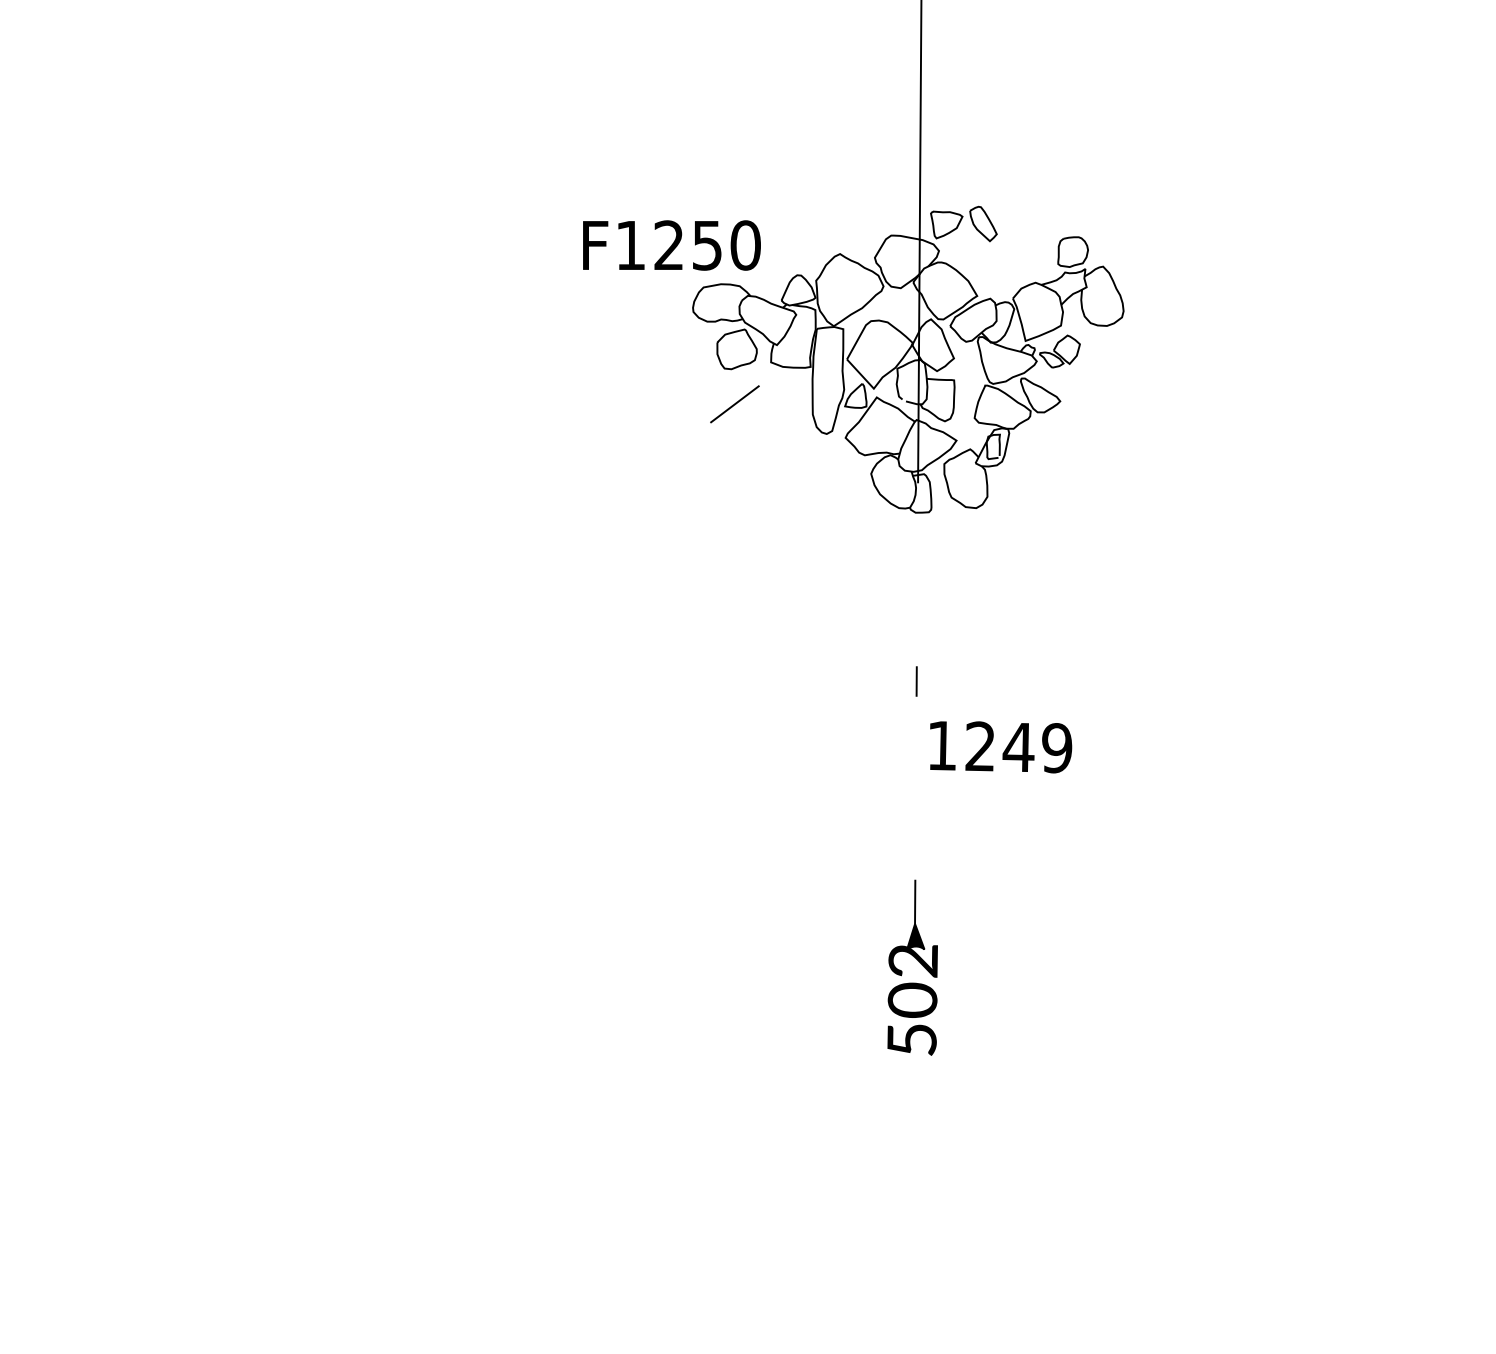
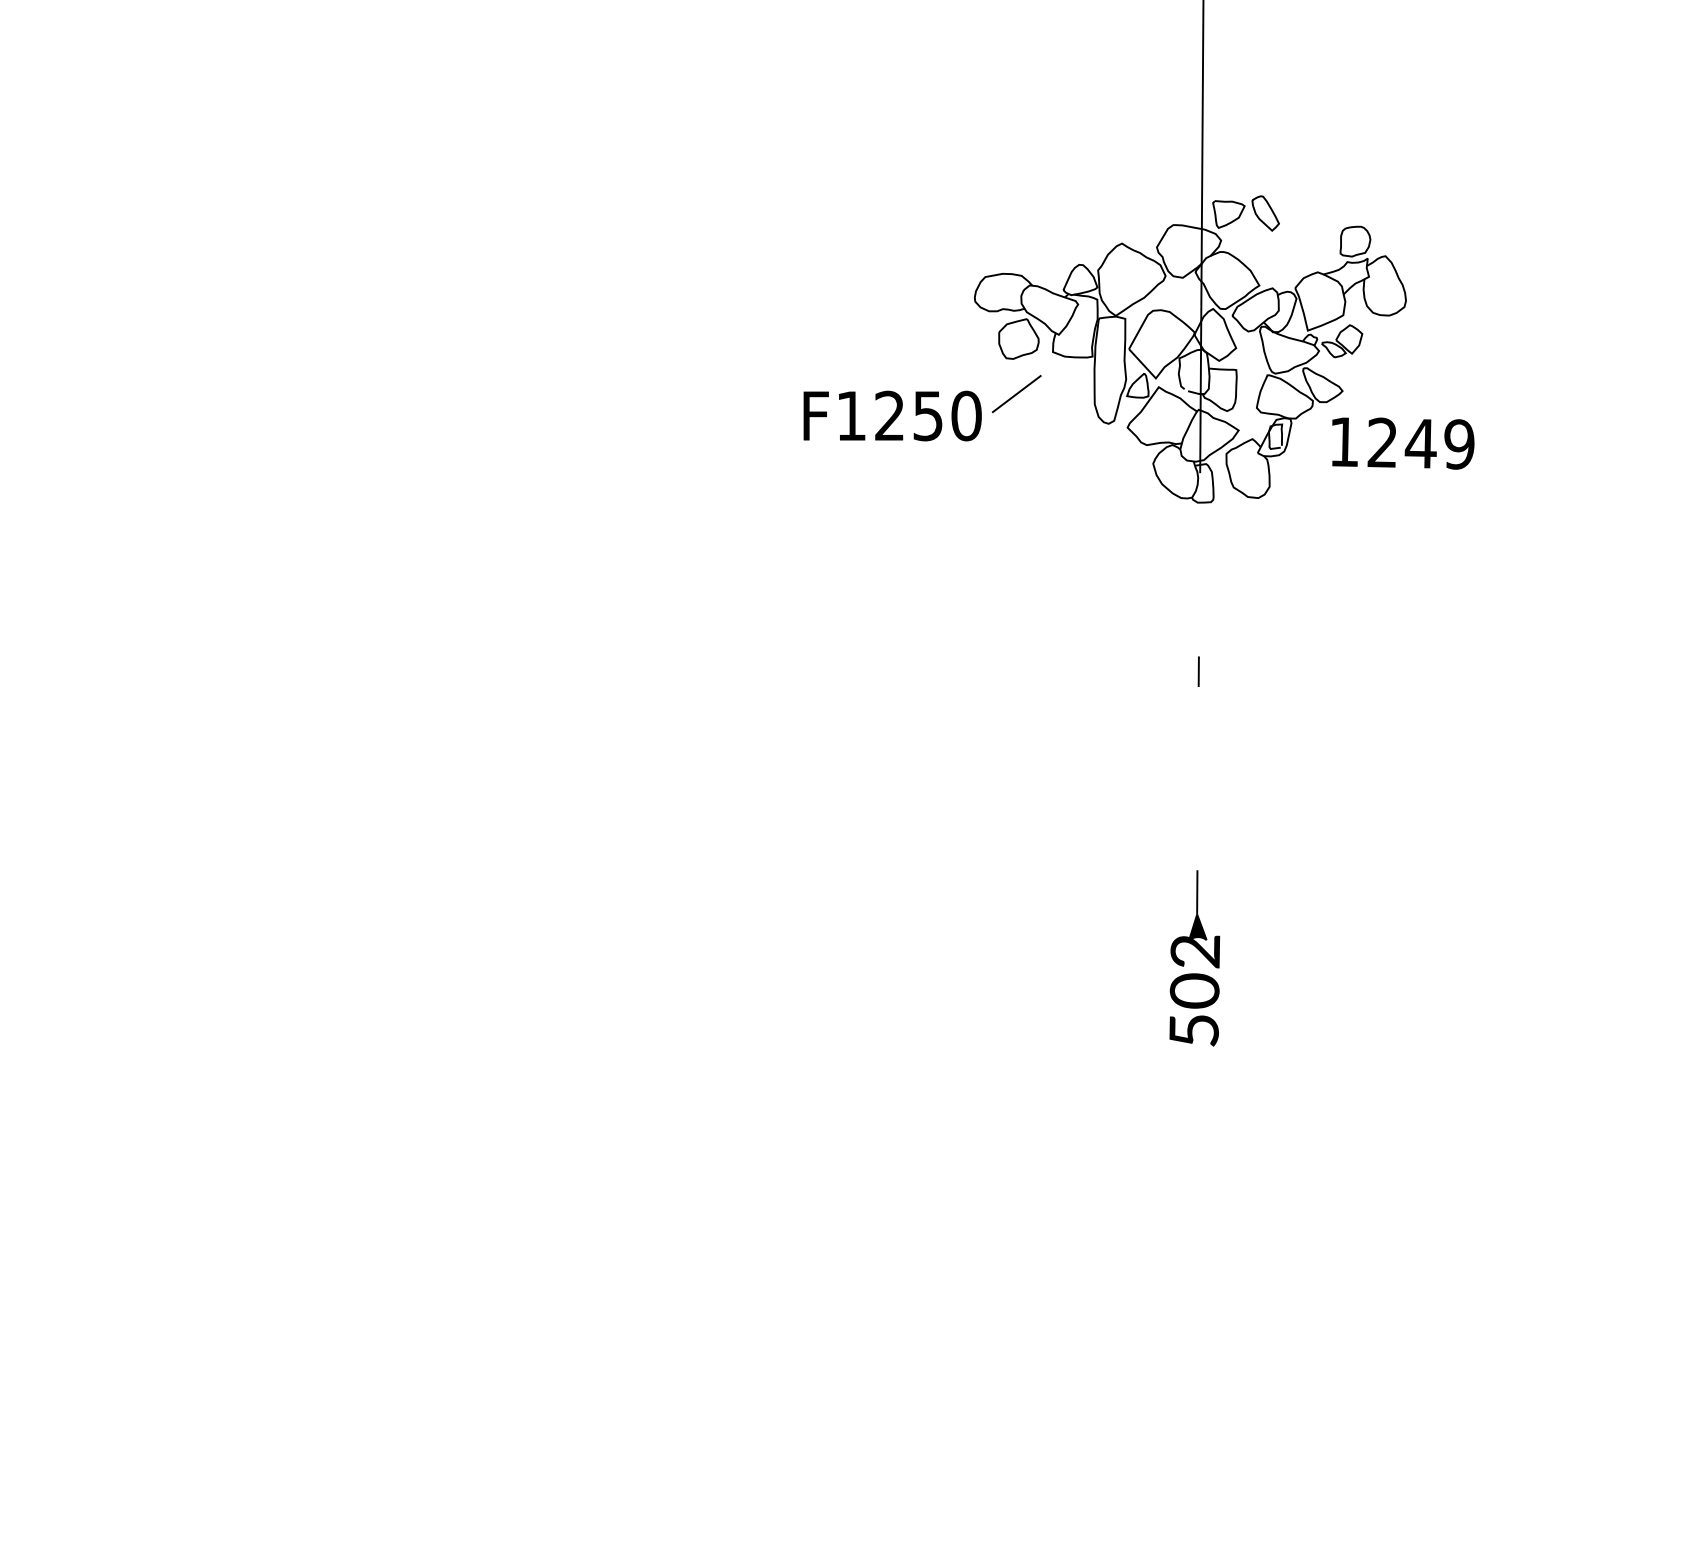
text: (671, 244) -> (892, 415), moved
text: (1001, 747) -> (1403, 443), moved

